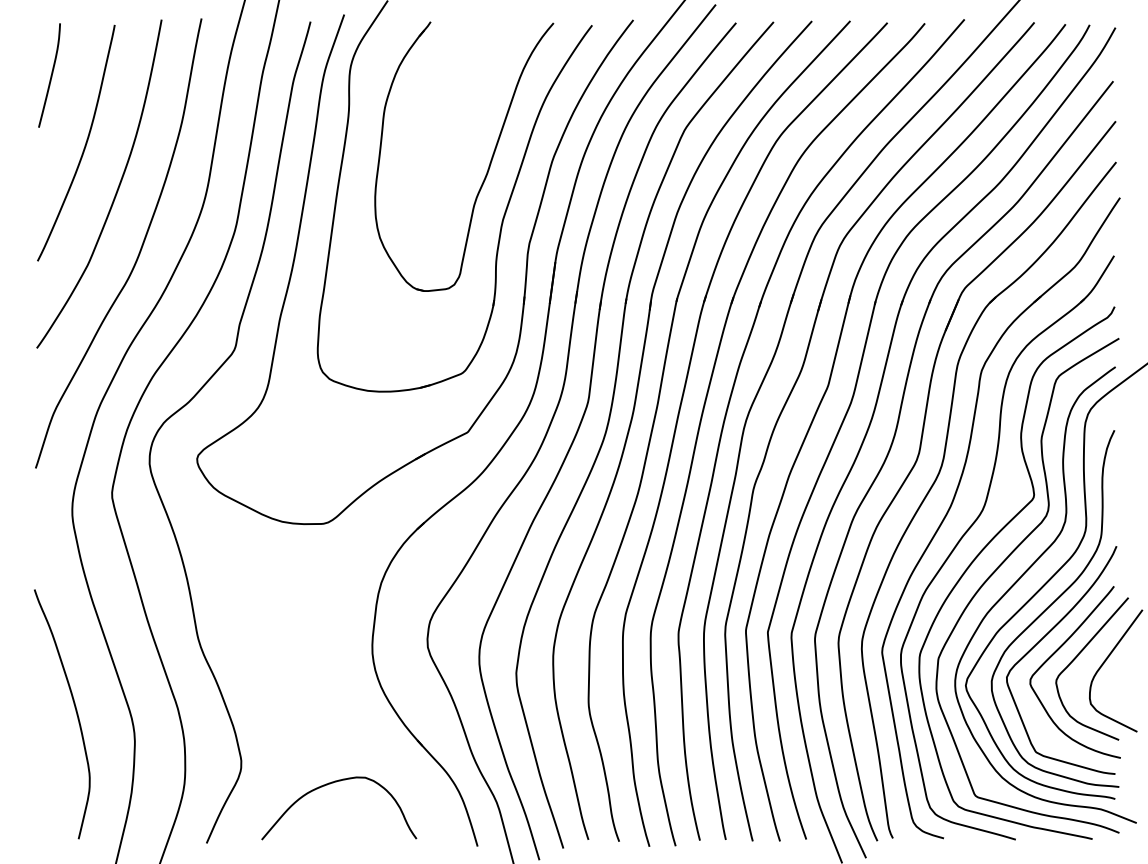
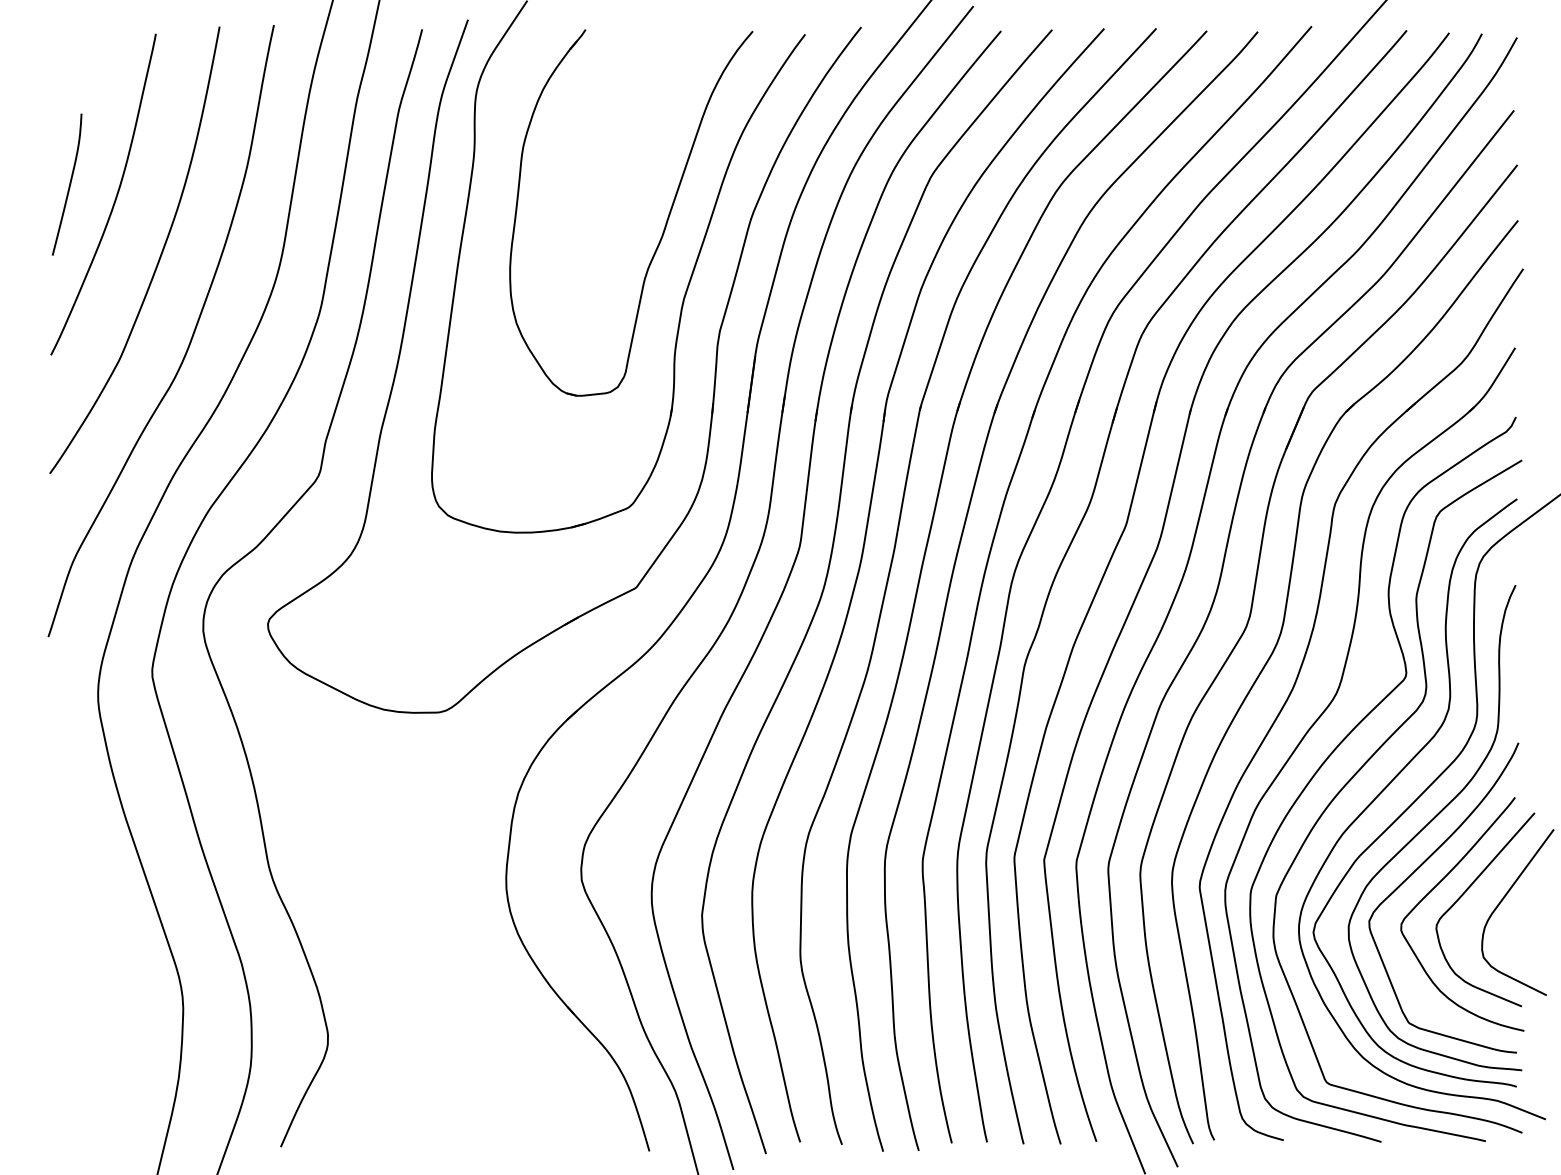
curve: (51, 75) -> (69, 184), moved
curve: (75, 710) -> (102, 966), removed
curve: (330, 784) -> (449, 1066), removed

